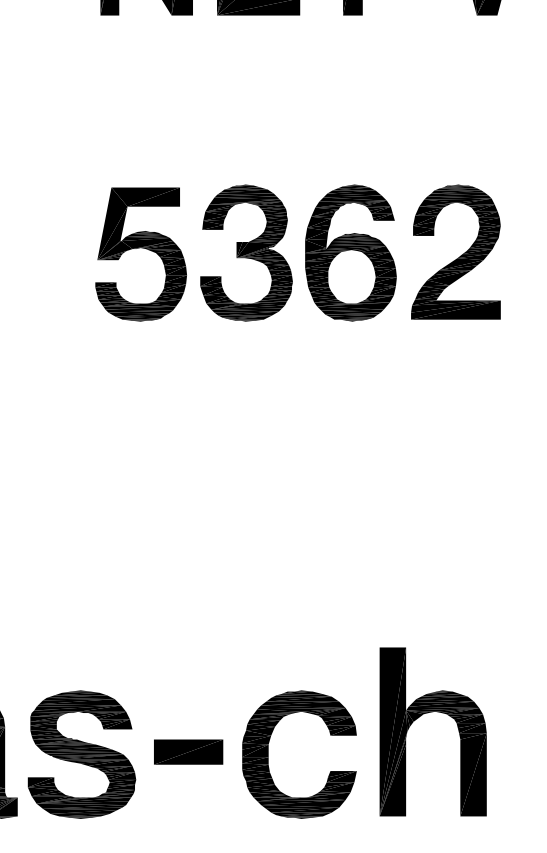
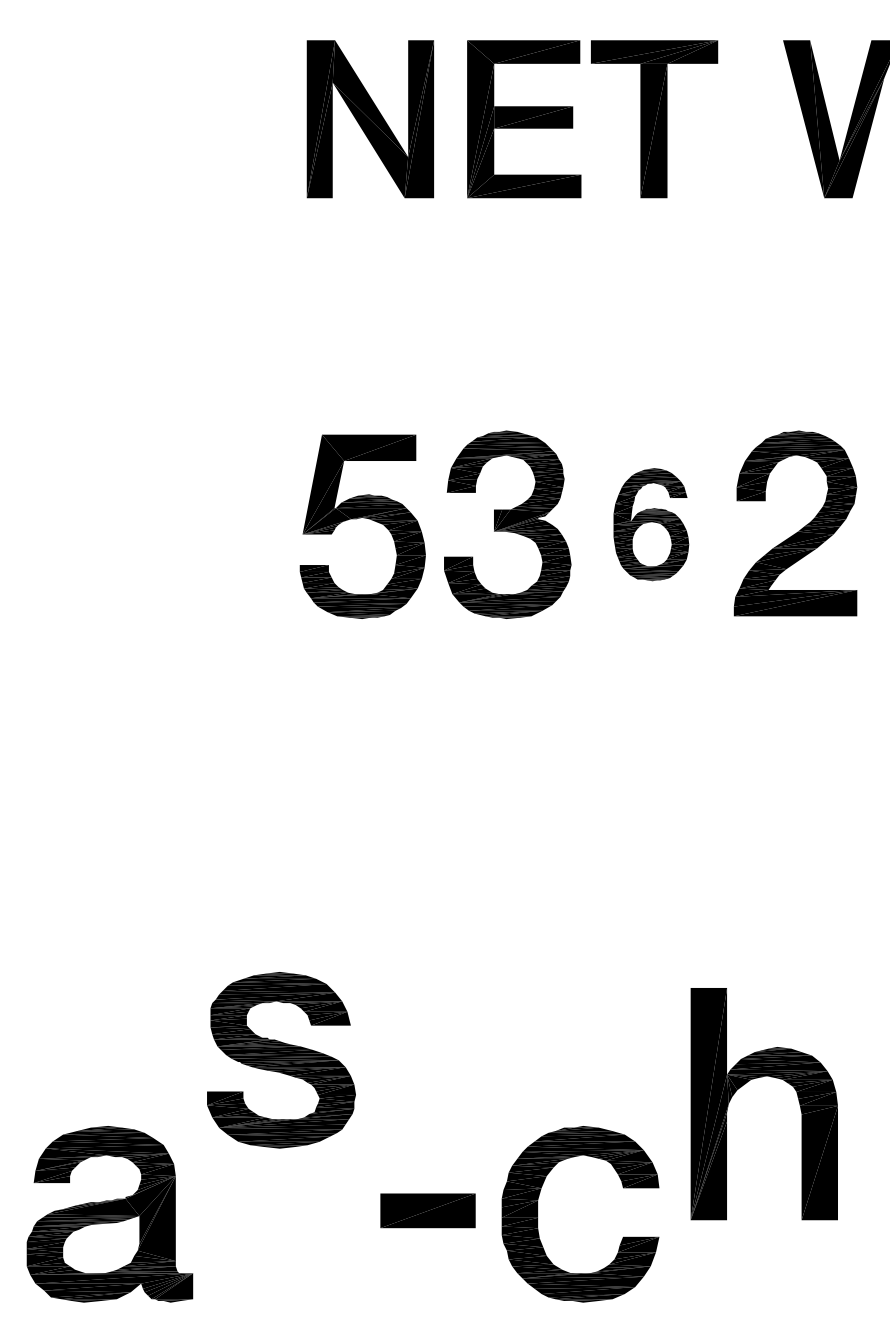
part: (351, 252) -> (651, 524), size x0.6
part: (428, 713) -> (757, 1078), moved
part: (82, 754) -> (281, 1060), moved

